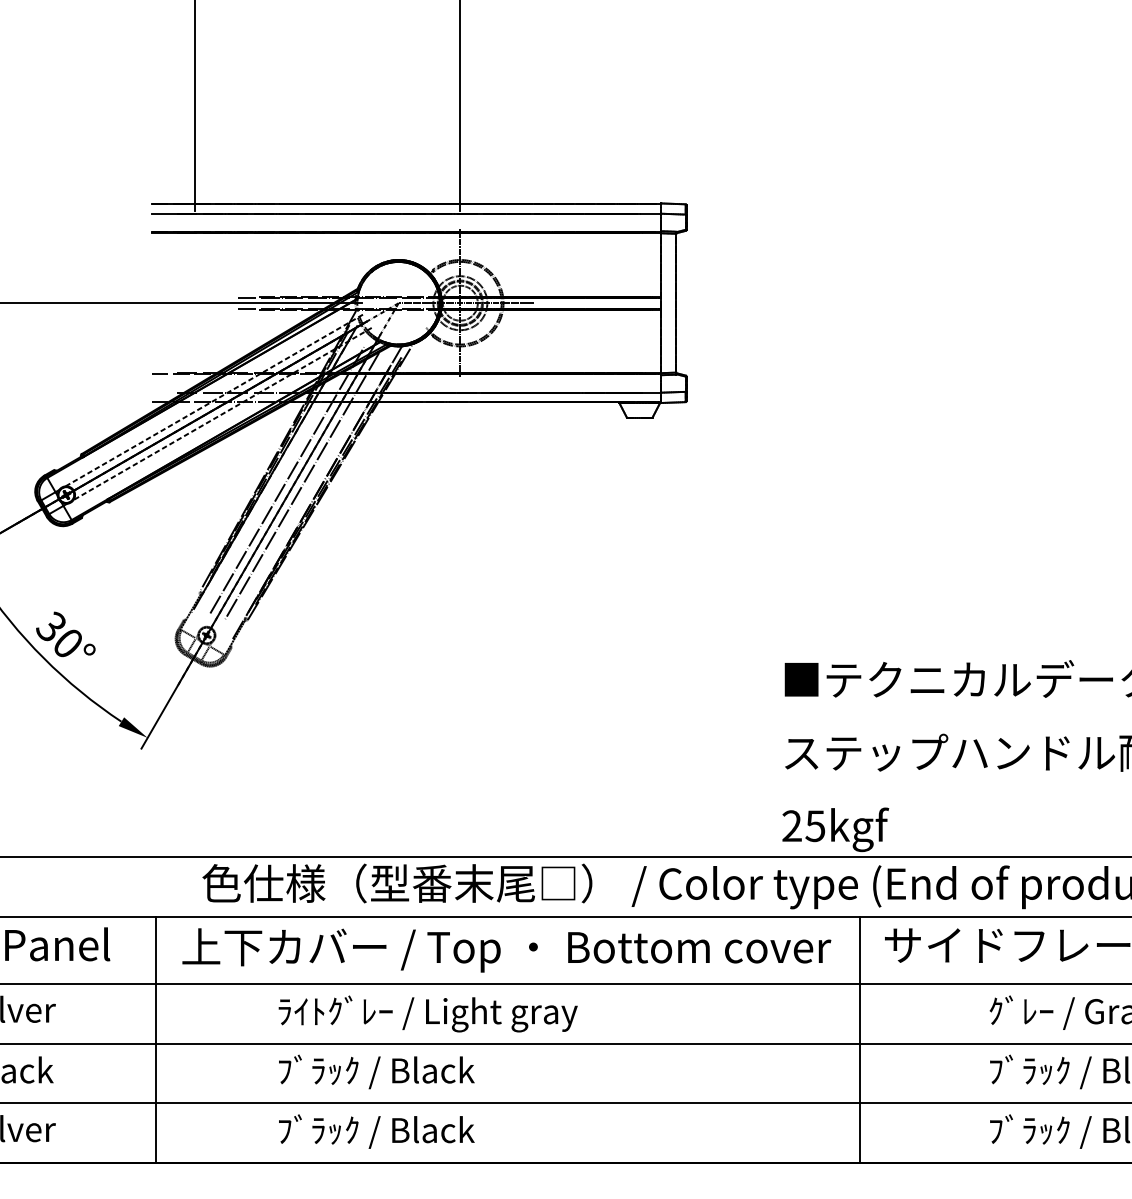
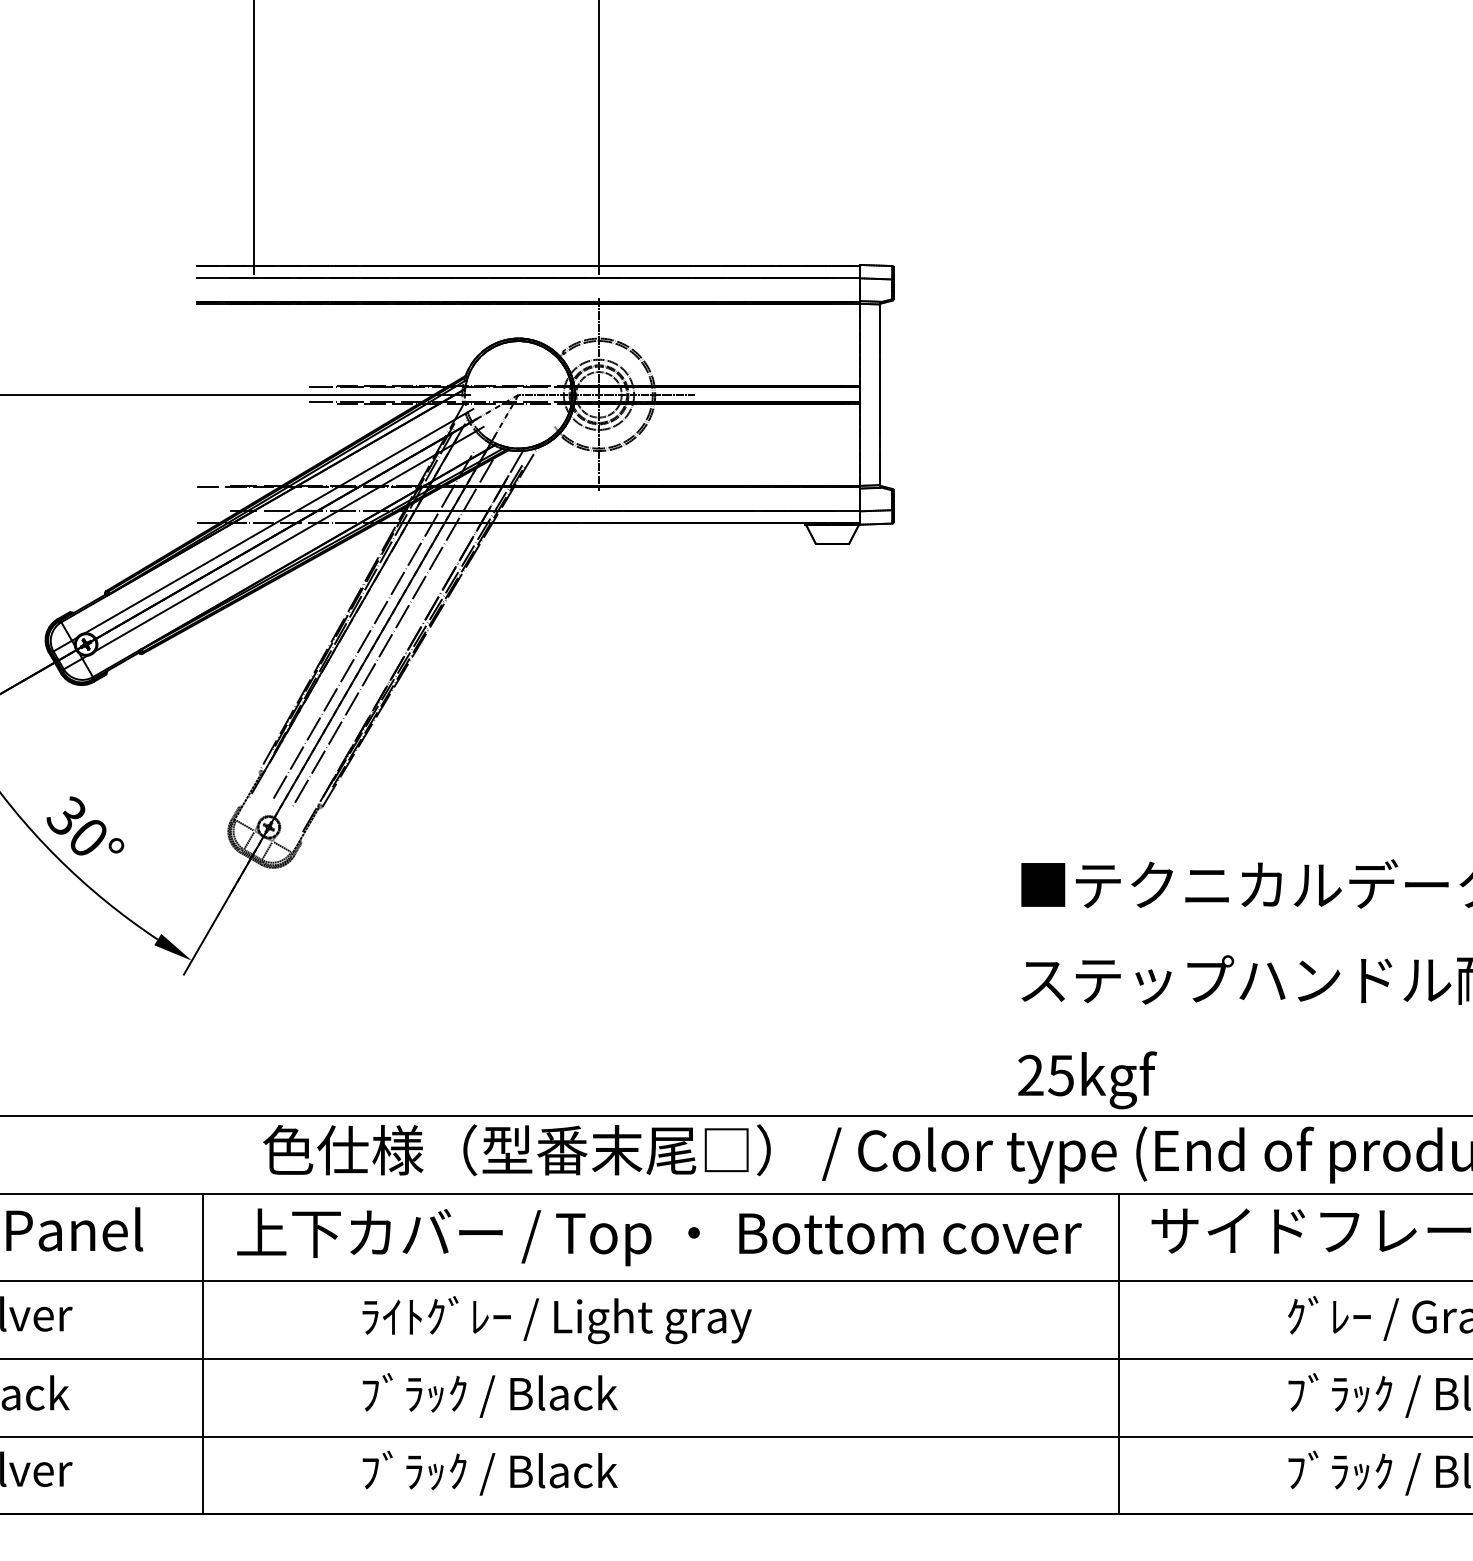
line: (214, 399) -> (279, 520), dashed -> solid
line: (222, 414) -> (289, 539), dashed -> solid

